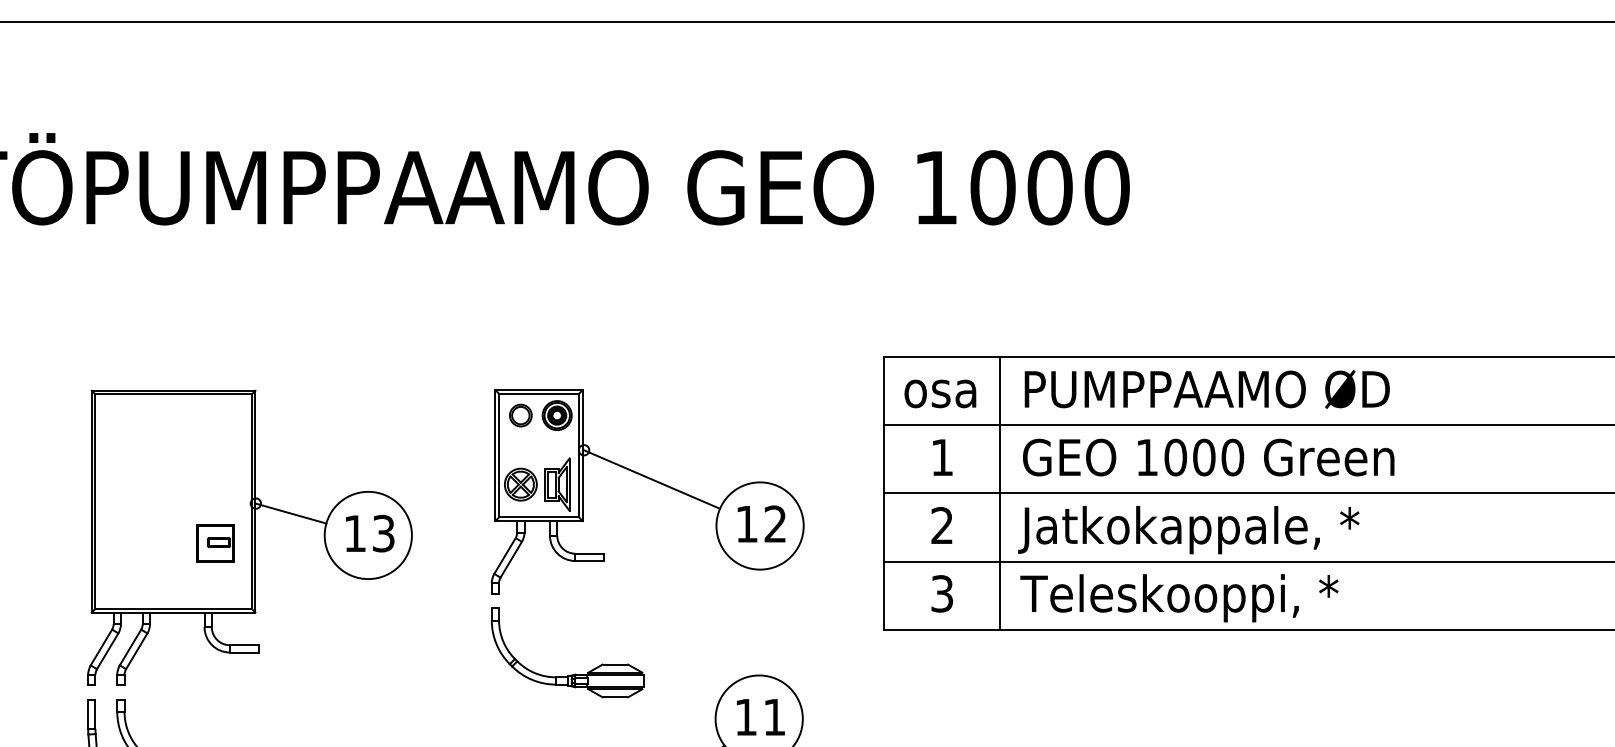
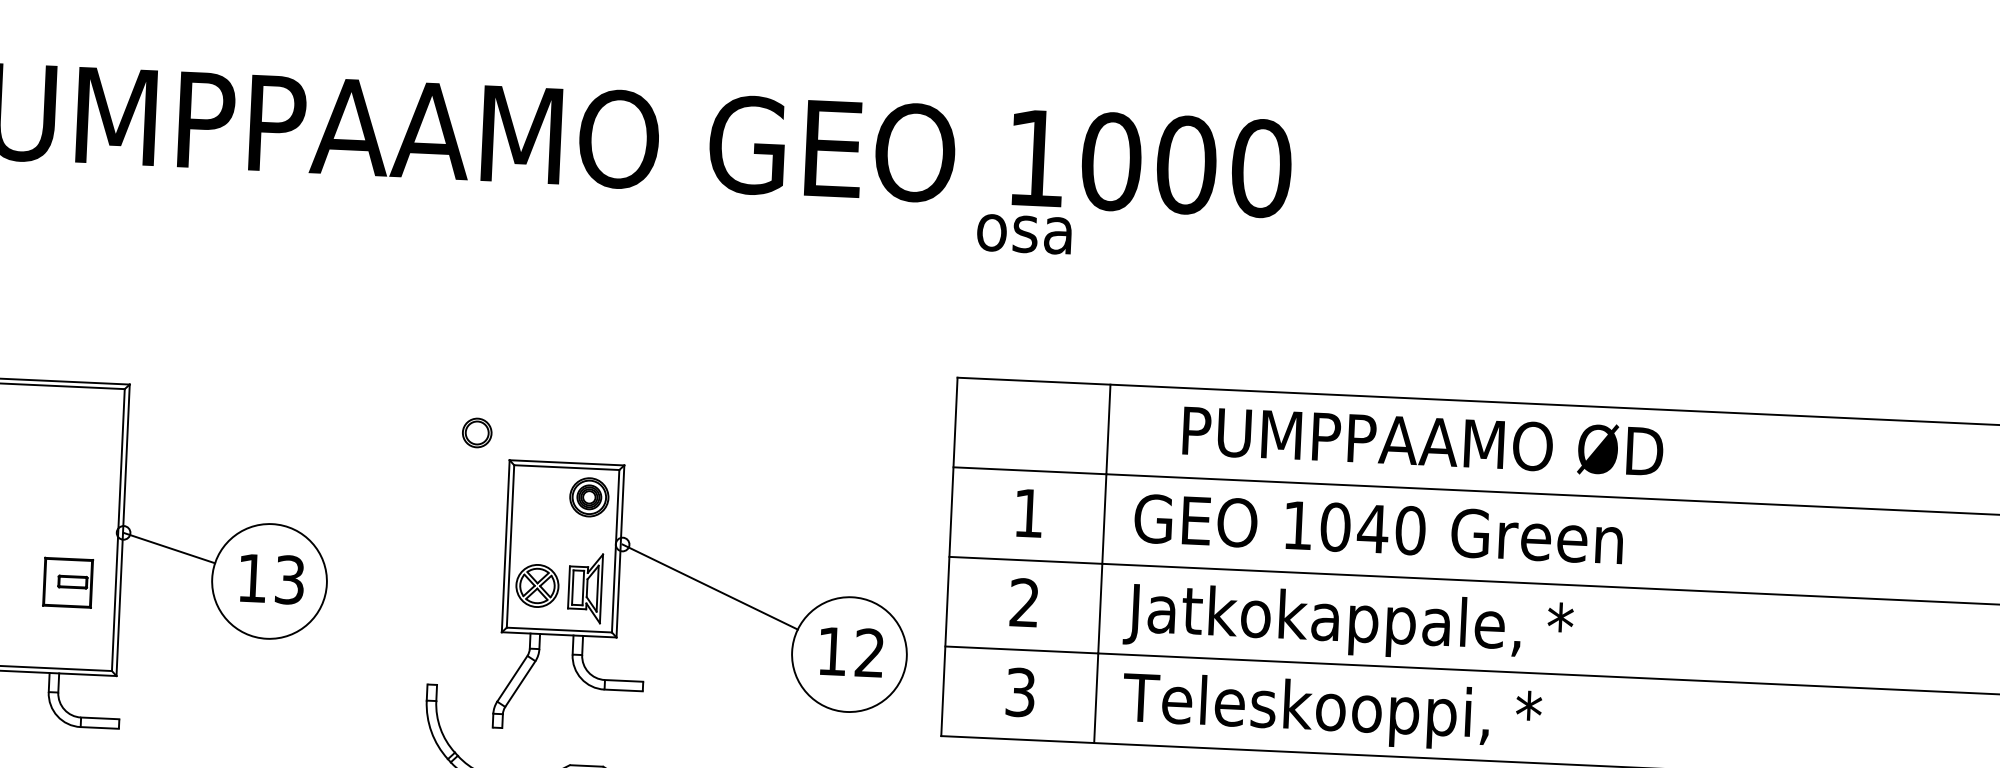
text: (1206, 389) -> (1422, 441), moved
text: (940, 393) -> (1024, 233), moved
text: (1204, 457) -> (1373, 528), 1000 -> 1040
part: (653, 481) -> (711, 589), moved

